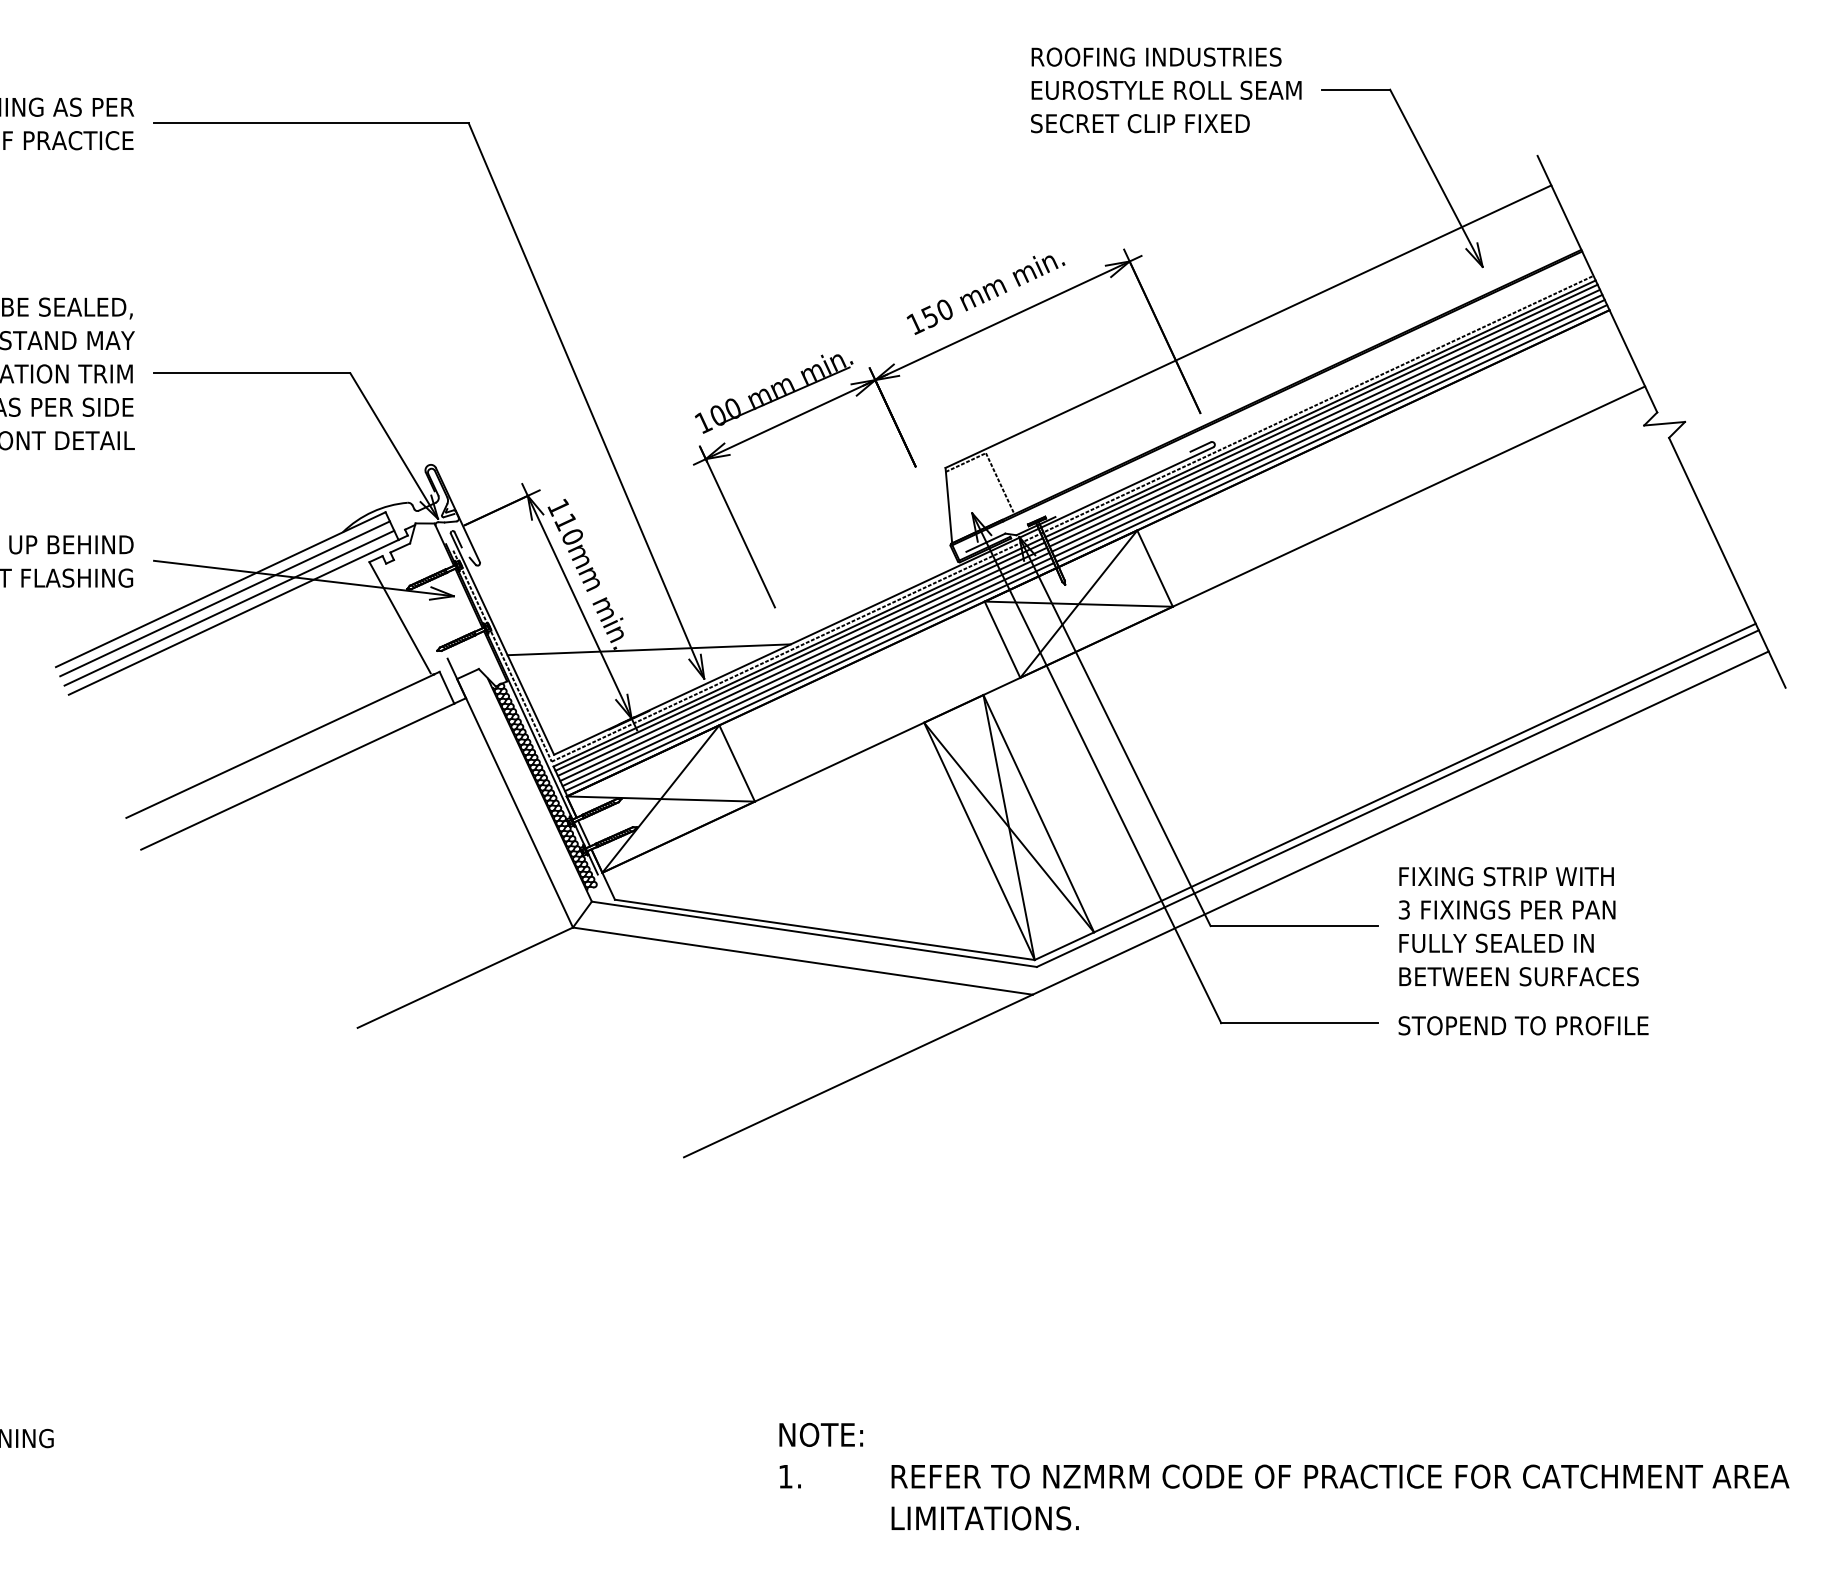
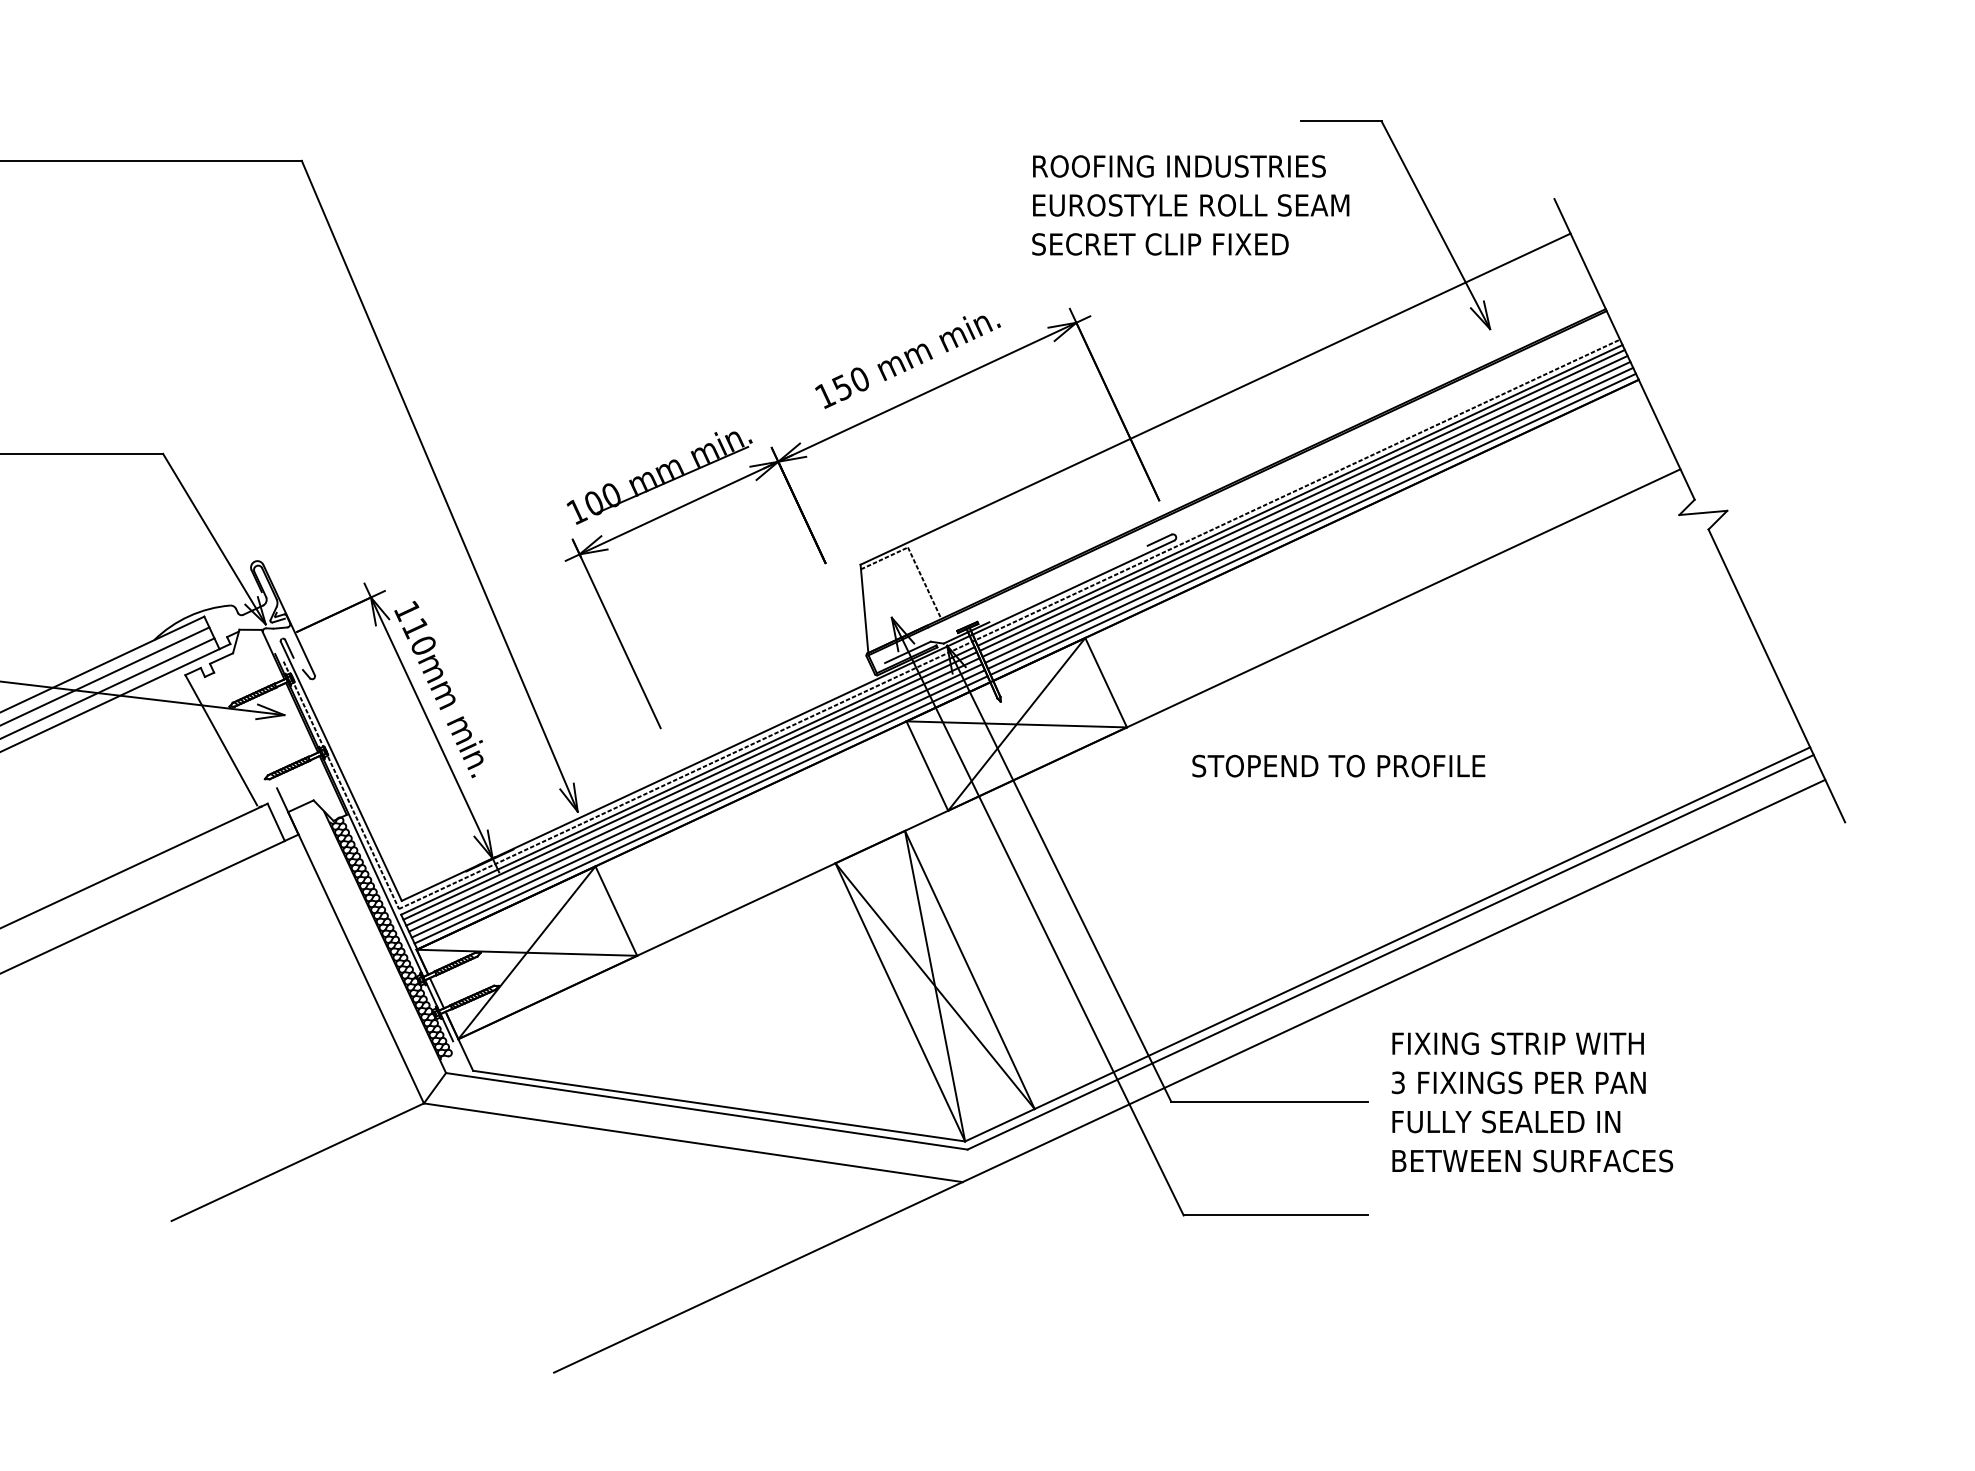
text: (1166, 90) -> (1191, 205), moved
line: (648, 649) -> (512, 777), removed
text: (1523, 1025) -> (1338, 765), moved

